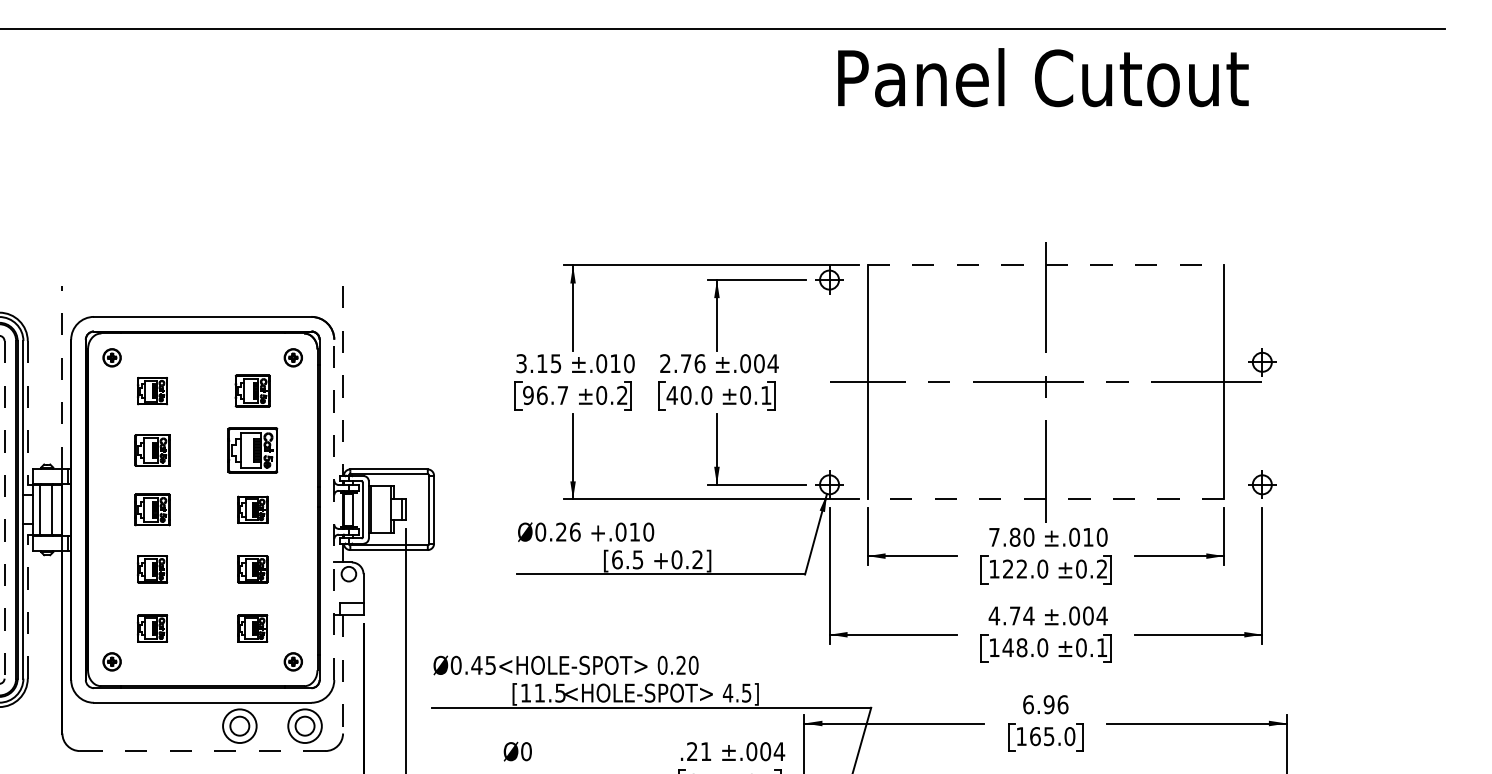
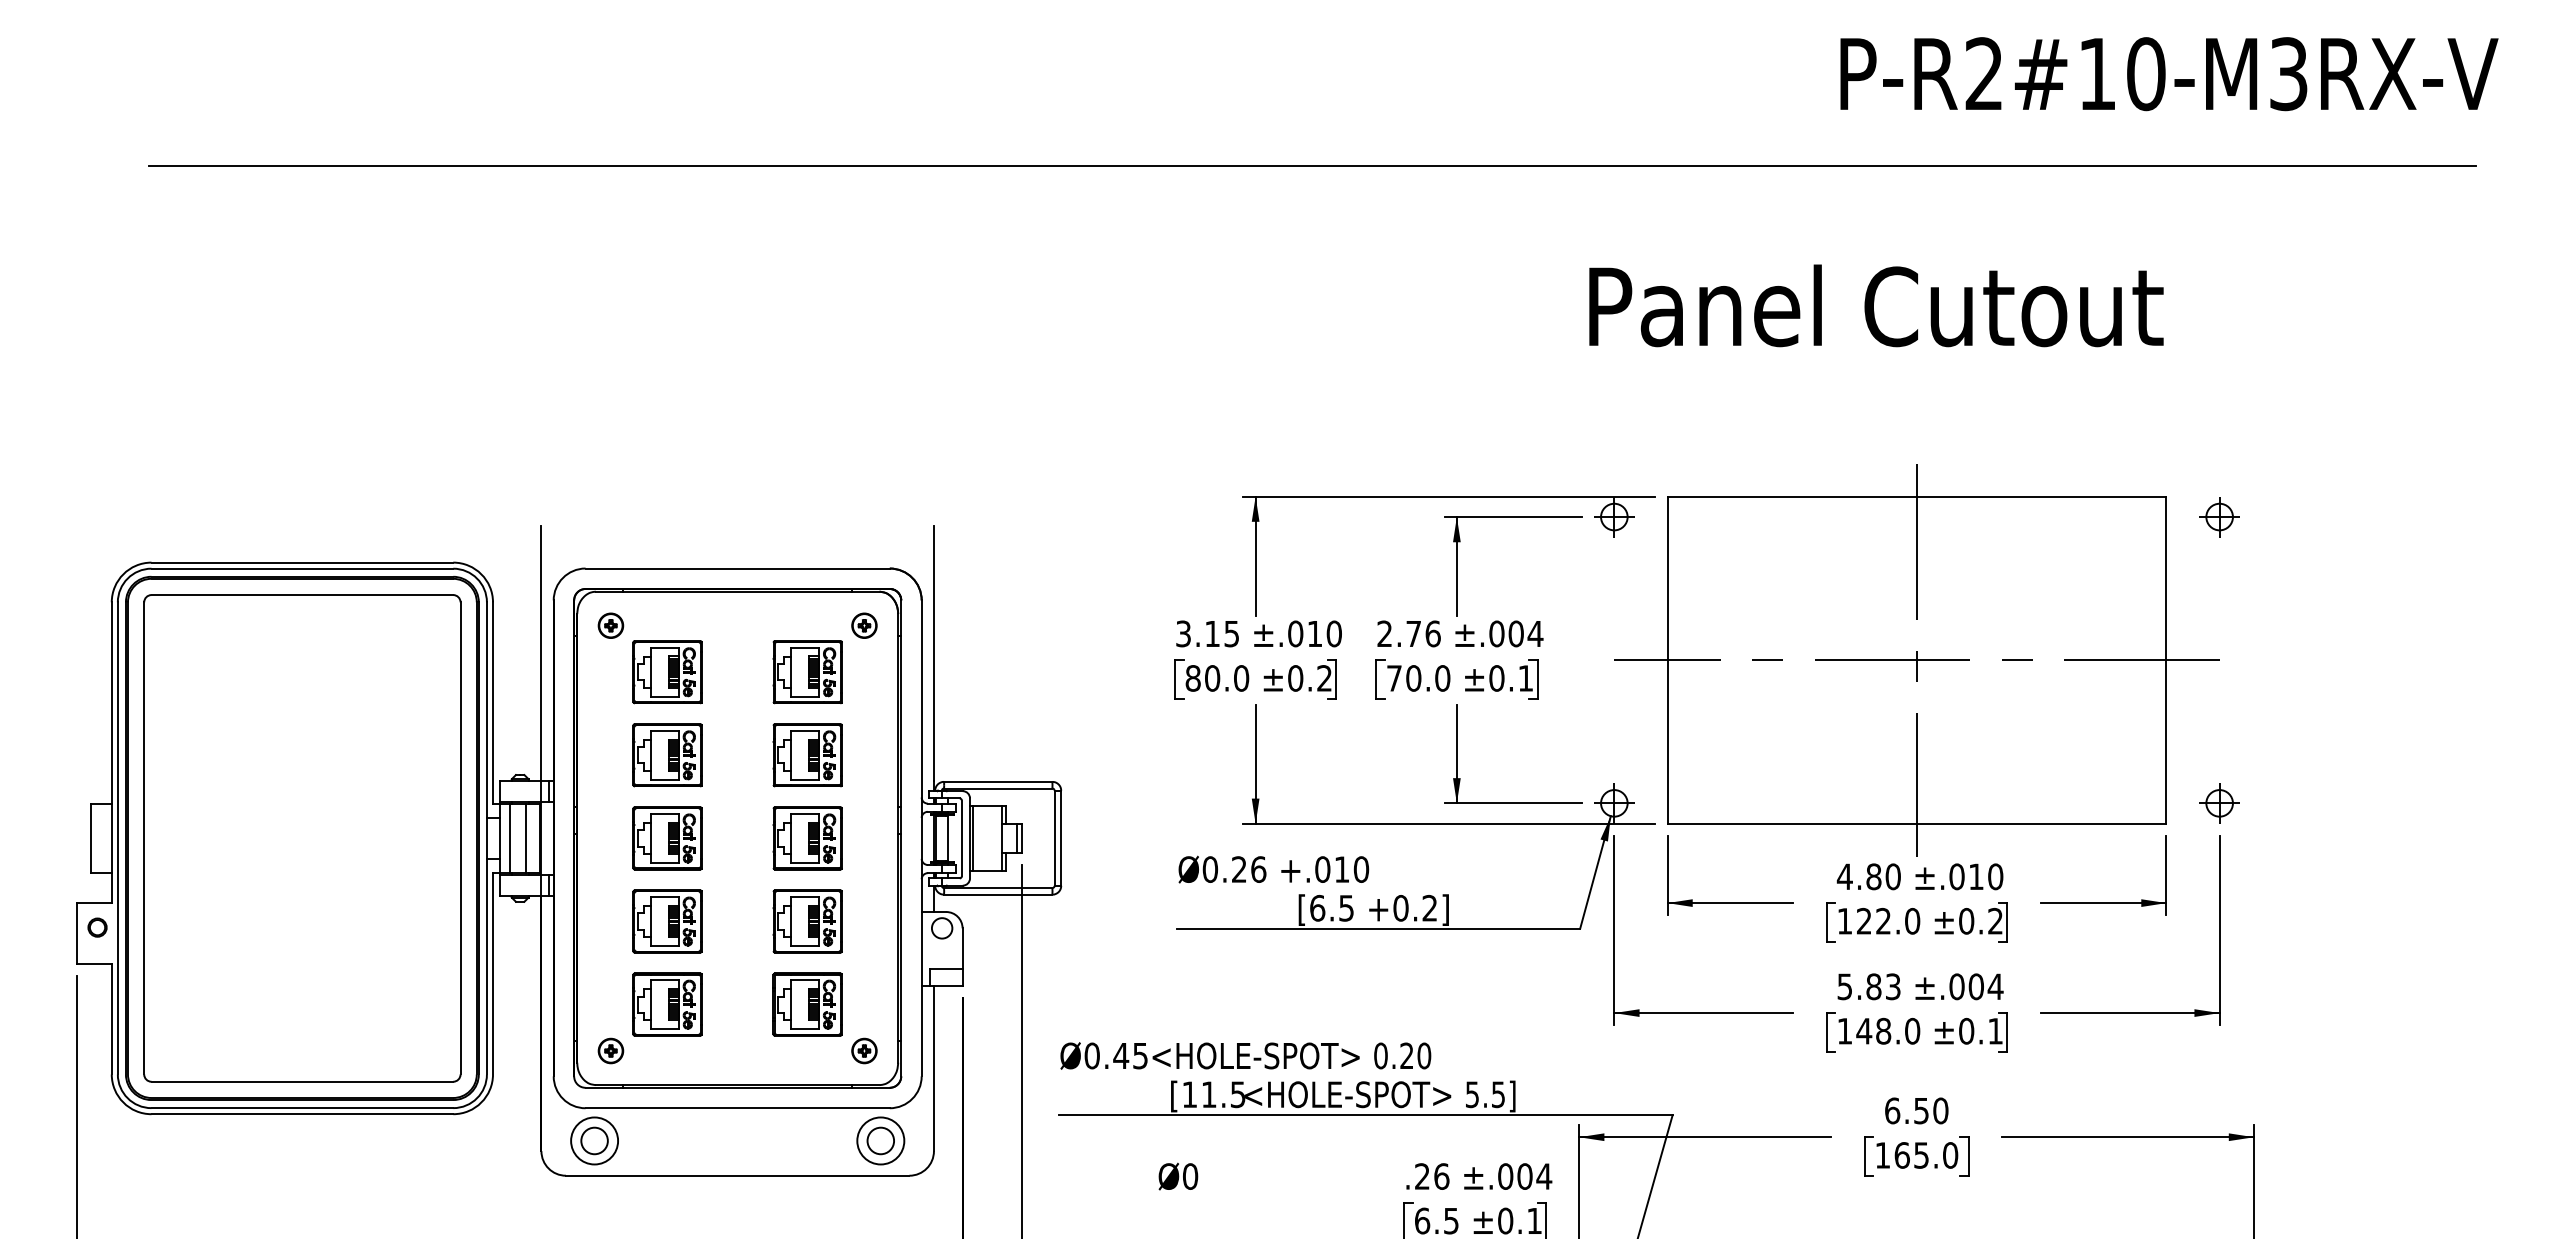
text: (1043, 77) -> (1876, 305), moved
line: (1046, 265) -> (1917, 496), dashed -> solid
part: (1262, 362) -> (2219, 517), moved
line: (62, 377) -> (541, 653), dashed -> solid
line: (342, 377) -> (933, 653), dashed -> solid
part: (152, 391) -> (667, 672), size x1.67
part: (252, 391) -> (807, 672), size x1.43
text: (545, 395) -> (1217, 678), 96.7 -> 80.0
text: (672, 395) -> (1394, 678), 40.0 -> 70.0
line: (28, 413) -> (493, 703), dashed -> solid
part: (152, 450) -> (667, 755), size x1.43
line: (1045, 499) -> (1916, 823), dashed -> solid
line: (4, 509) -> (460, 838), dashed -> solid
part: (152, 509) -> (667, 838), size x1.43
part: (252, 509) -> (807, 838), size x1.67
line: (334, 509) -> (921, 838), dashed -> solid
text: (994, 537) -> (1844, 876), 7.80 -> 4.80
part: (152, 569) -> (667, 921), size x1.67
part: (252, 569) -> (807, 921), size x1.67
line: (28, 606) -> (493, 973), dashed -> solid
text: (1011, 615) -> (1868, 986), 4.74 -> 5.83
part: (152, 628) -> (667, 1004), size x1.67
part: (252, 628) -> (807, 1004), size x1.67
line: (342, 674) -> (933, 1068), dashed -> solid
text: (728, 692) -> (1472, 1094), 4.5] -> 5.5]
text: (1055, 704) -> (1930, 1110), 6.96 -> 6.50
part: (239, 725) -> (594, 1140), moved
line: (202, 750) -> (737, 1175), dashed -> solid
text: (705, 751) -> (1441, 1176), .21 -> .26

